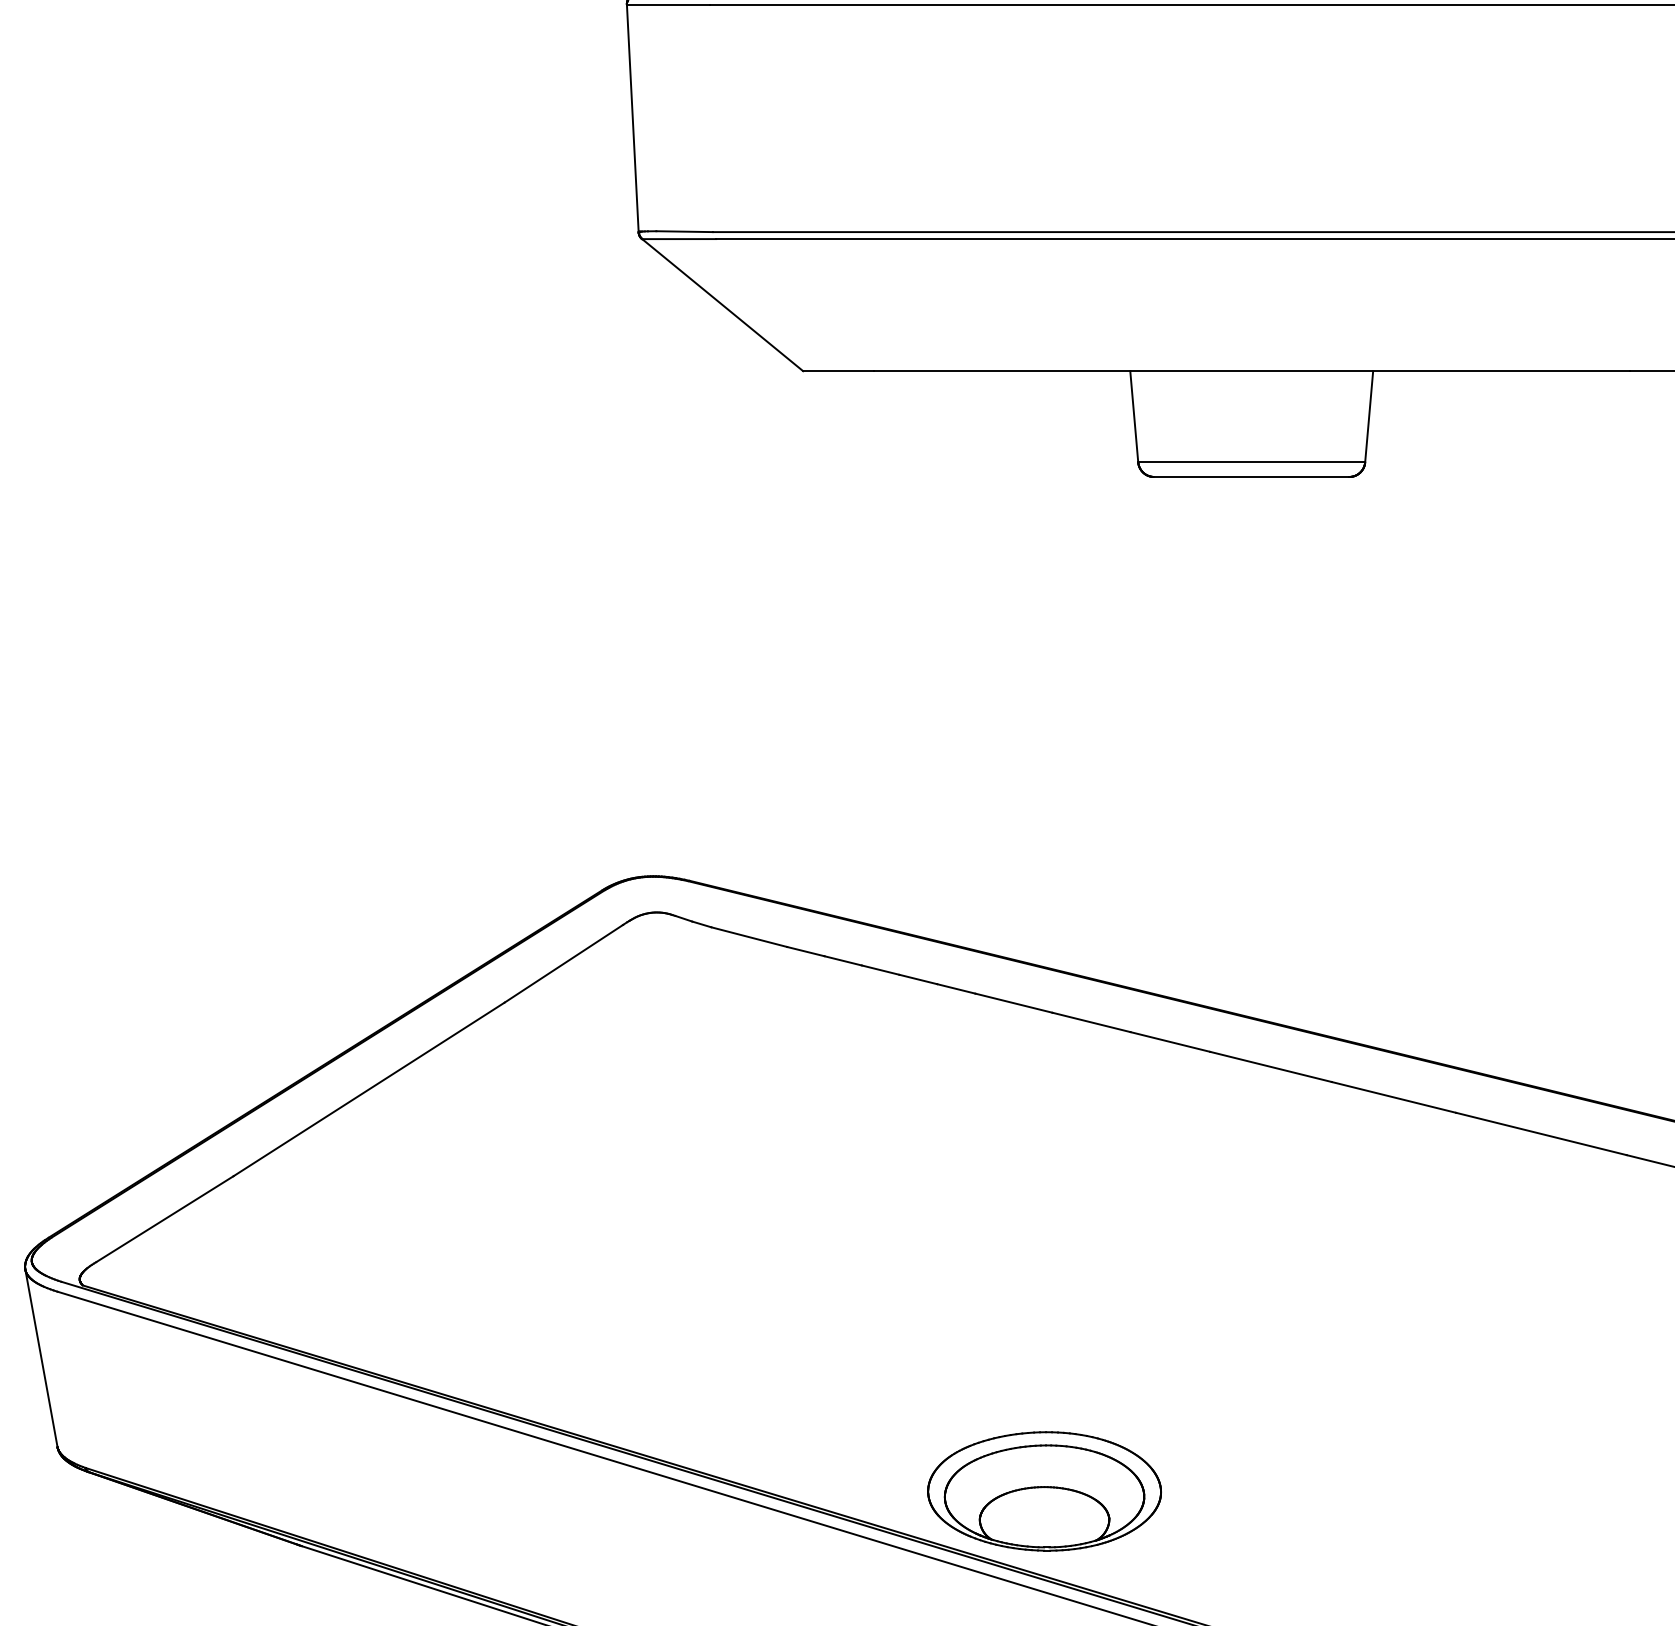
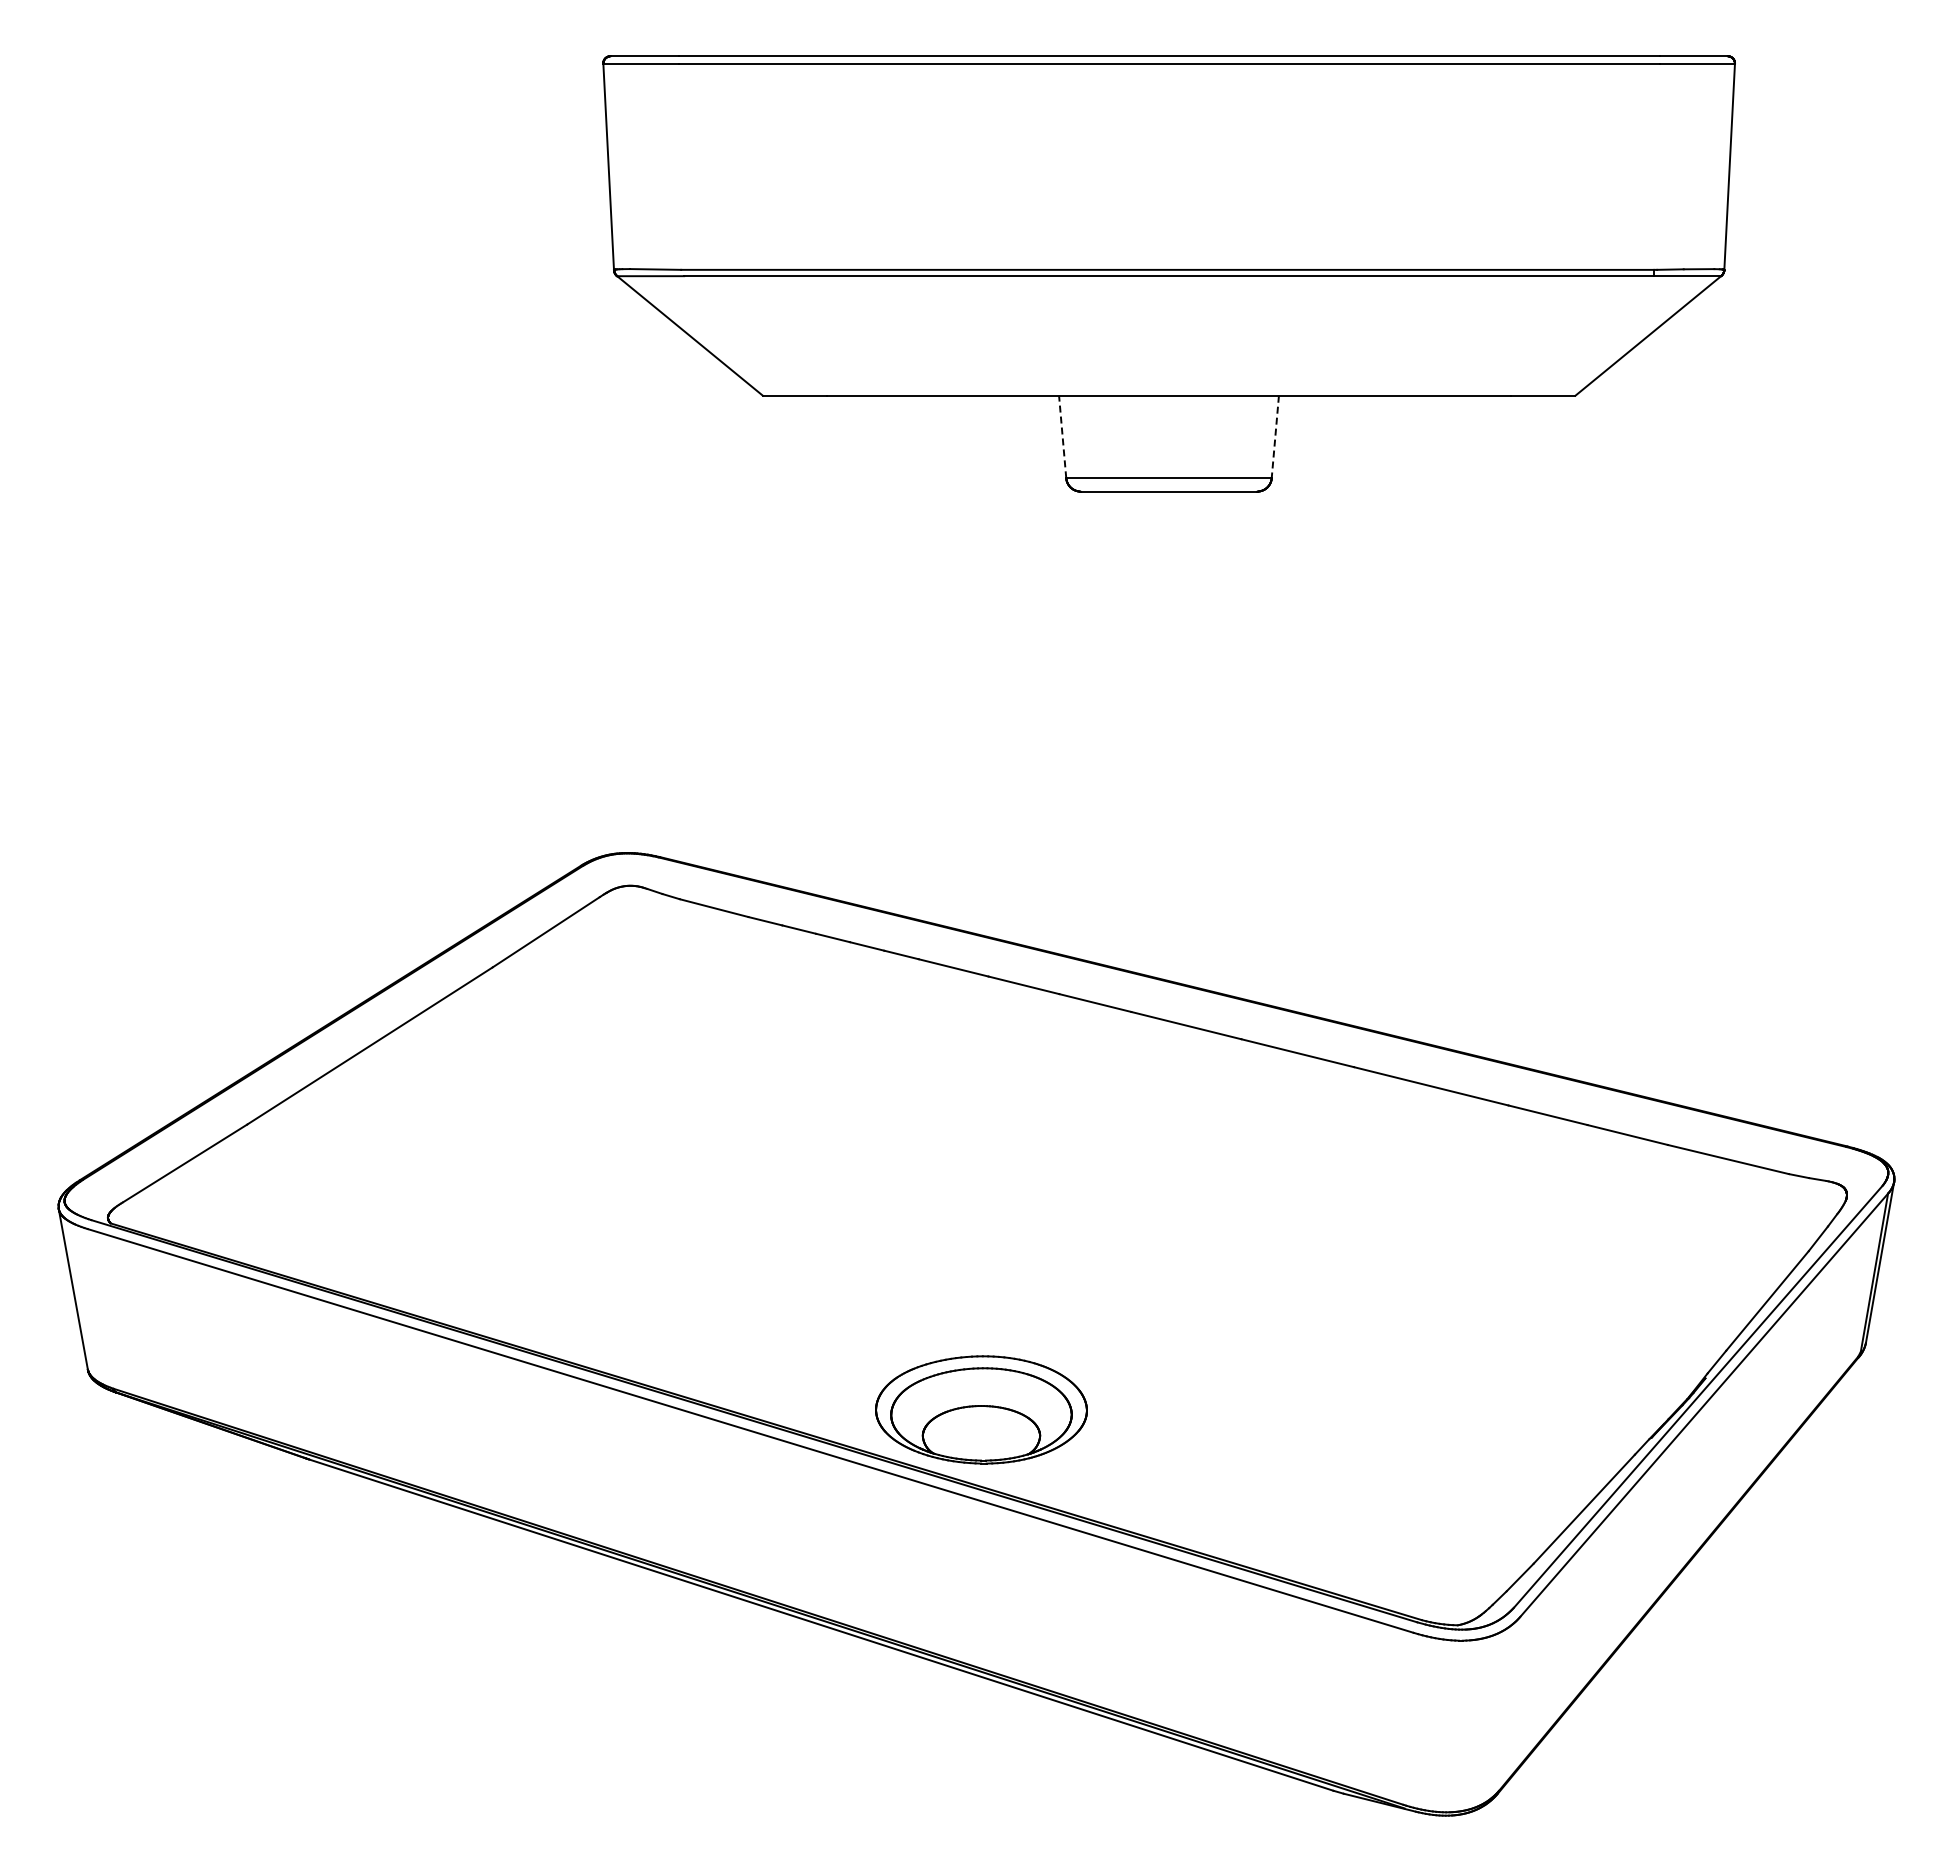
line: (1134, 416) -> (1062, 436), solid -> dashed
line: (1369, 417) -> (1275, 437), solid -> dashed

